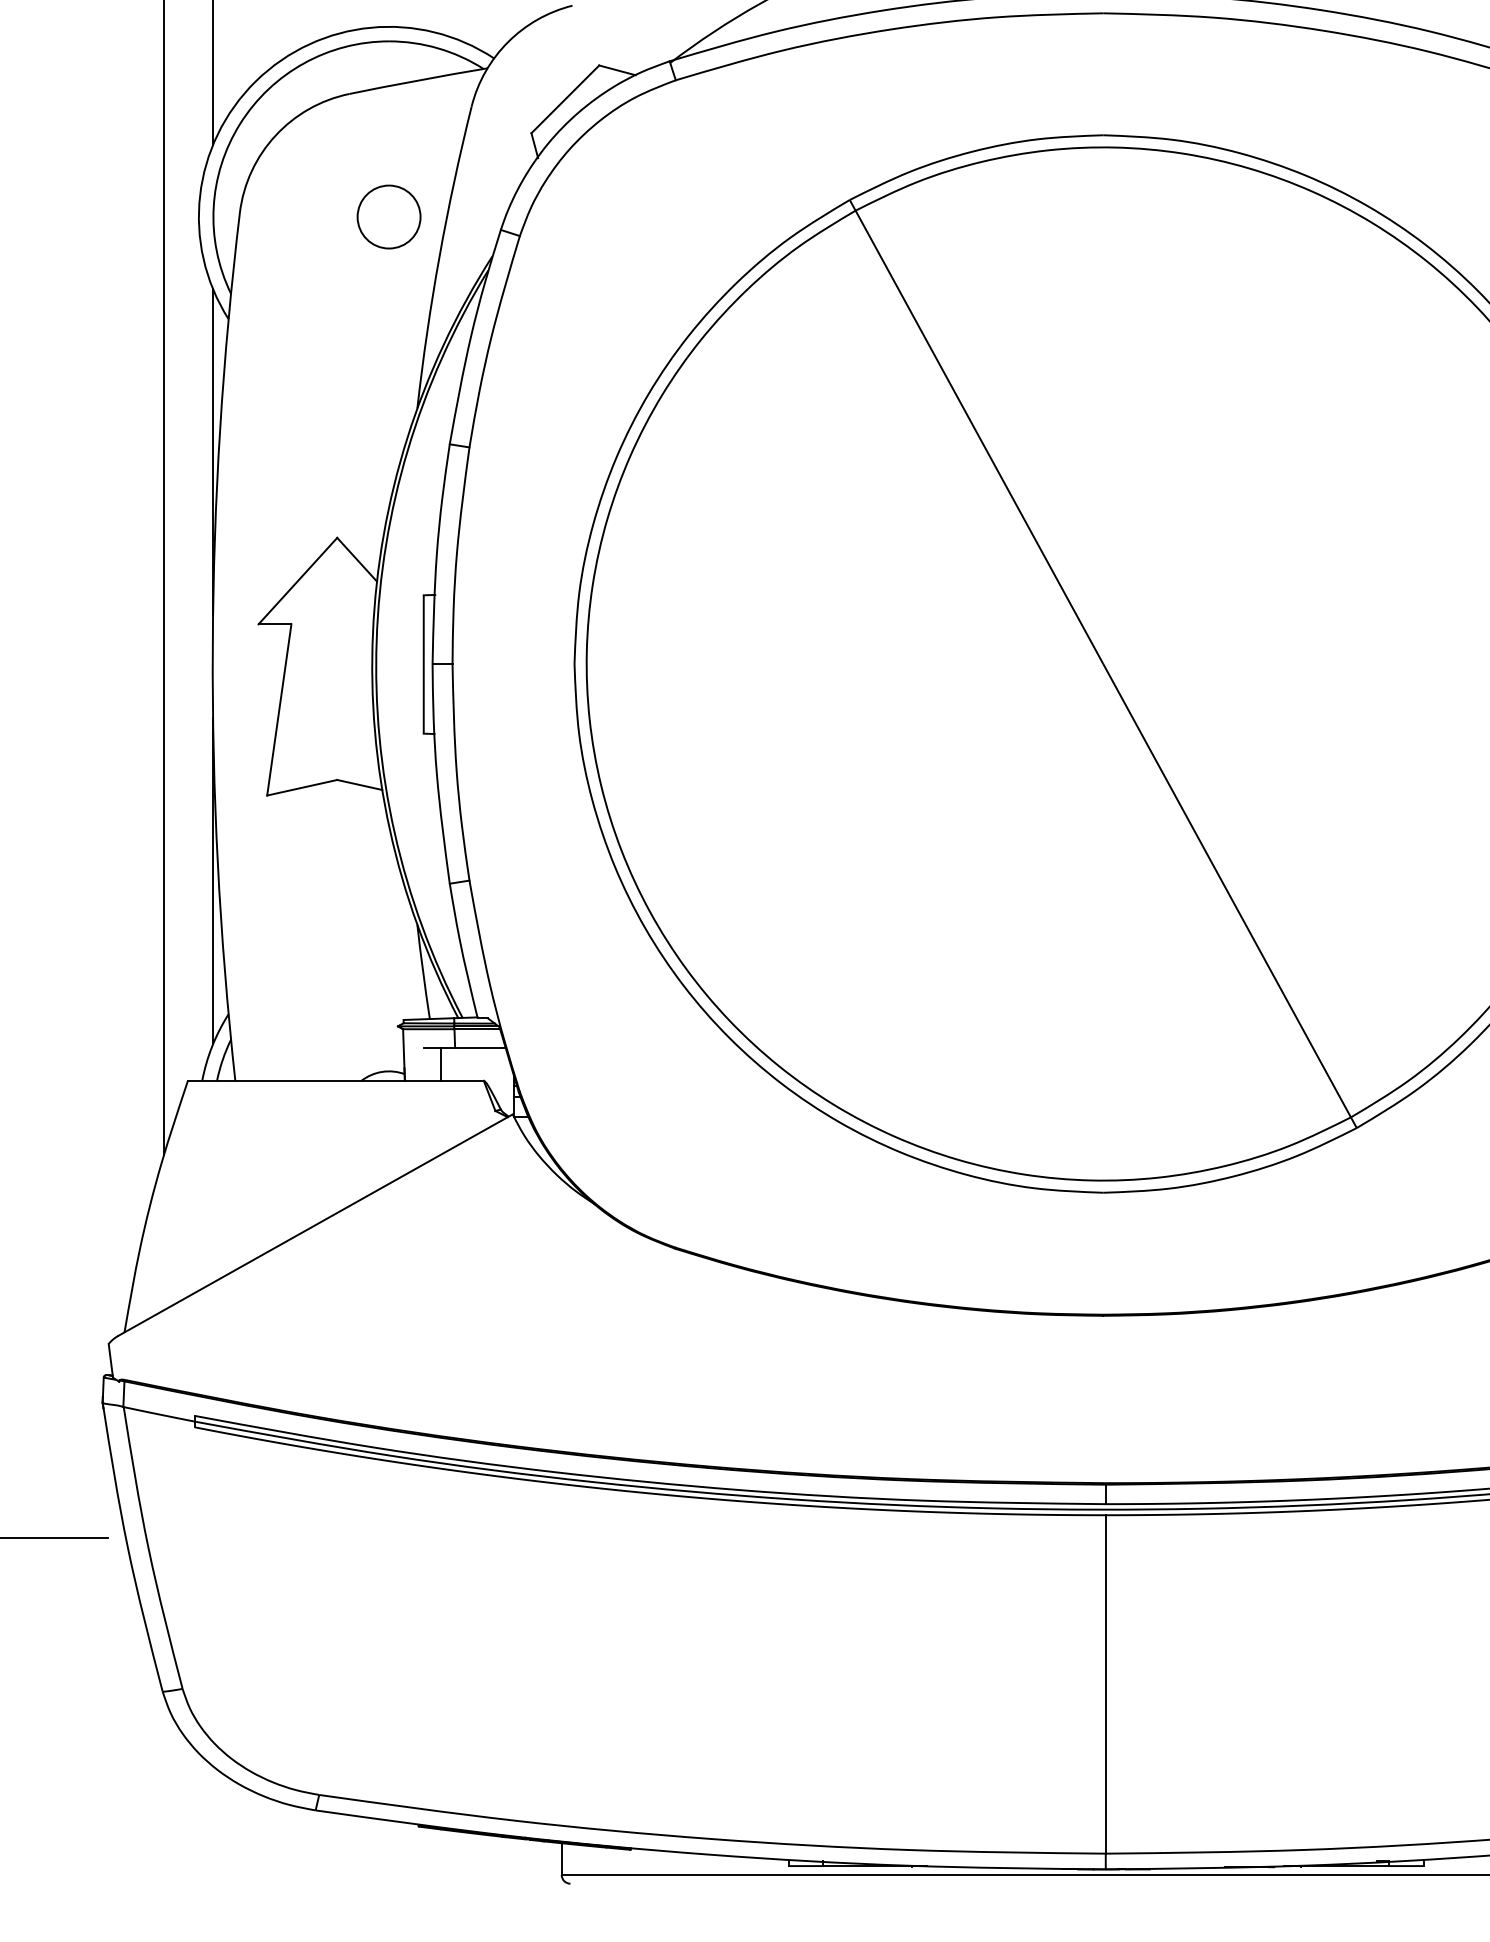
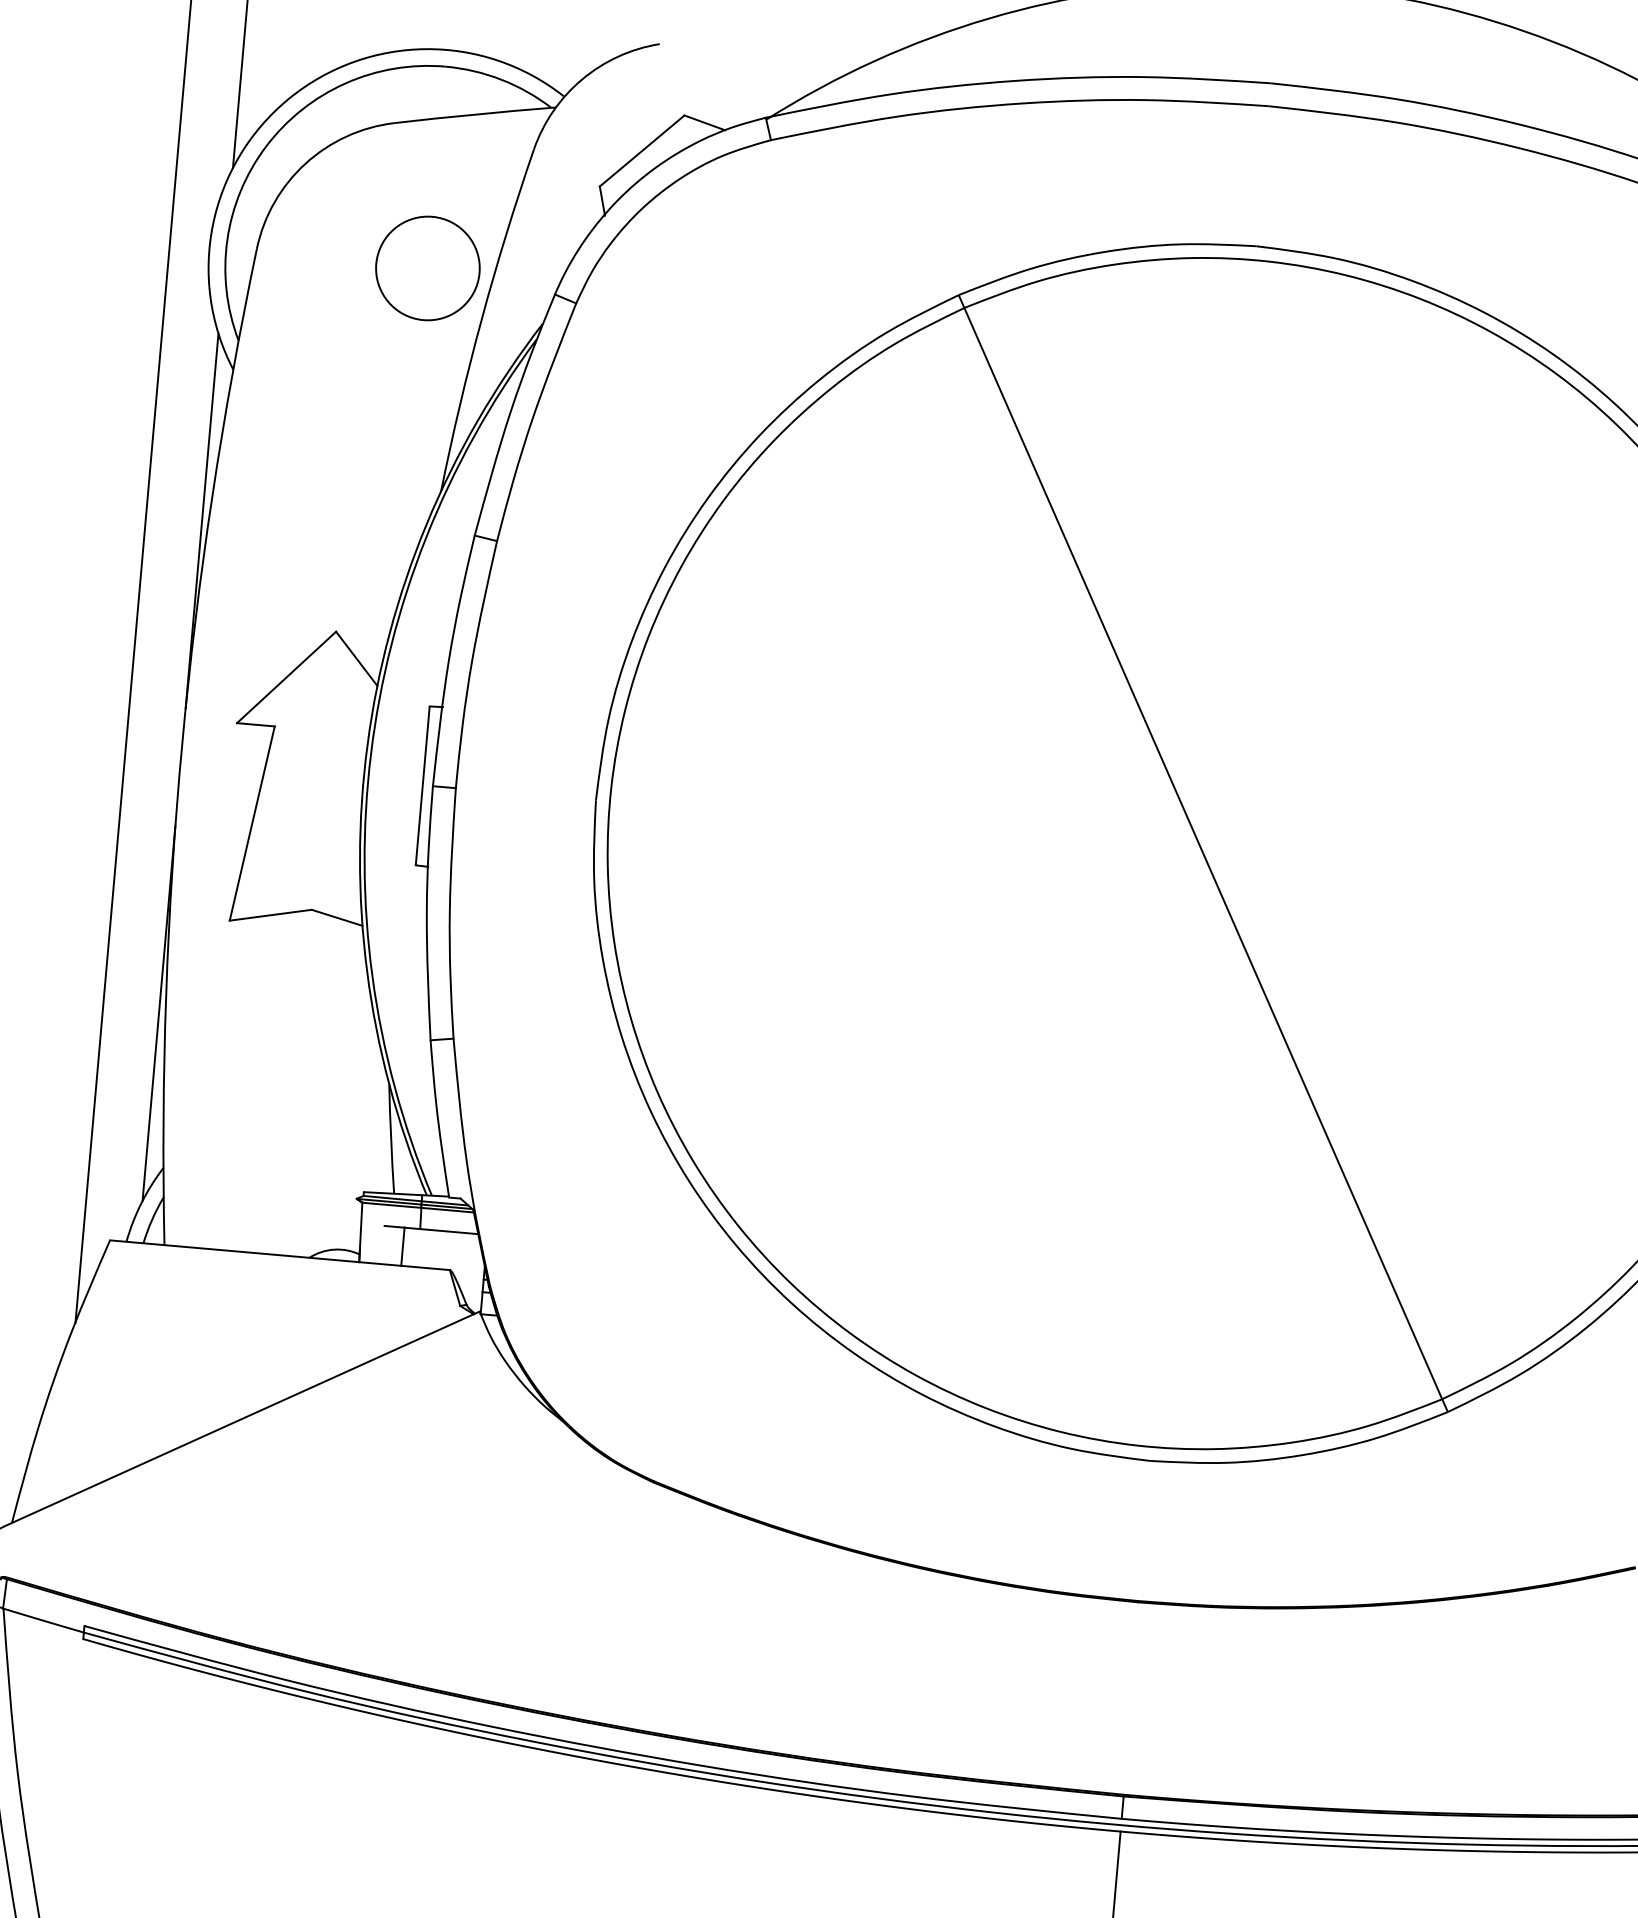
circle: (388, 216) -> (427, 267), size x1.43

